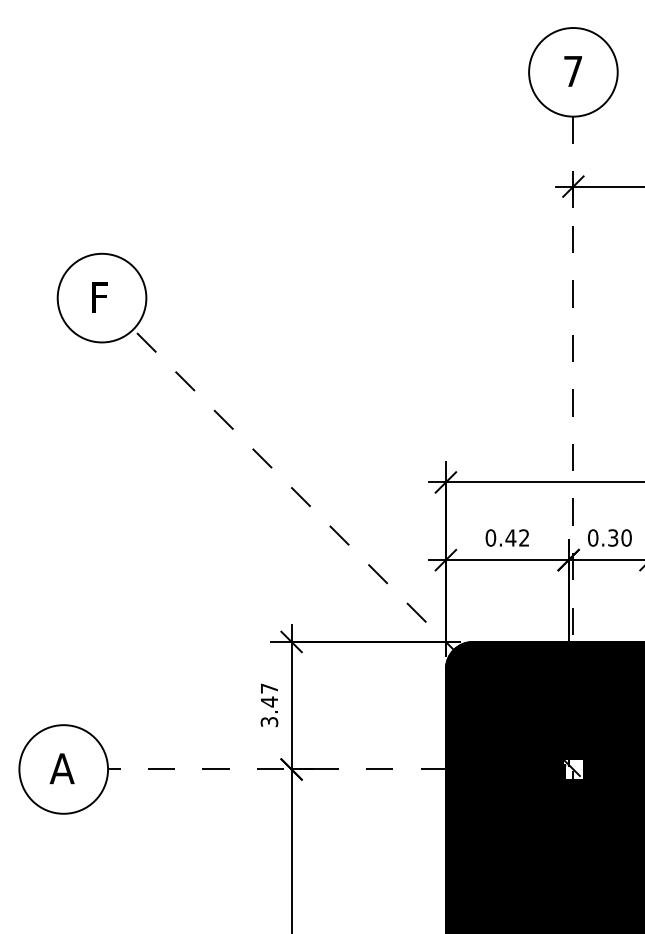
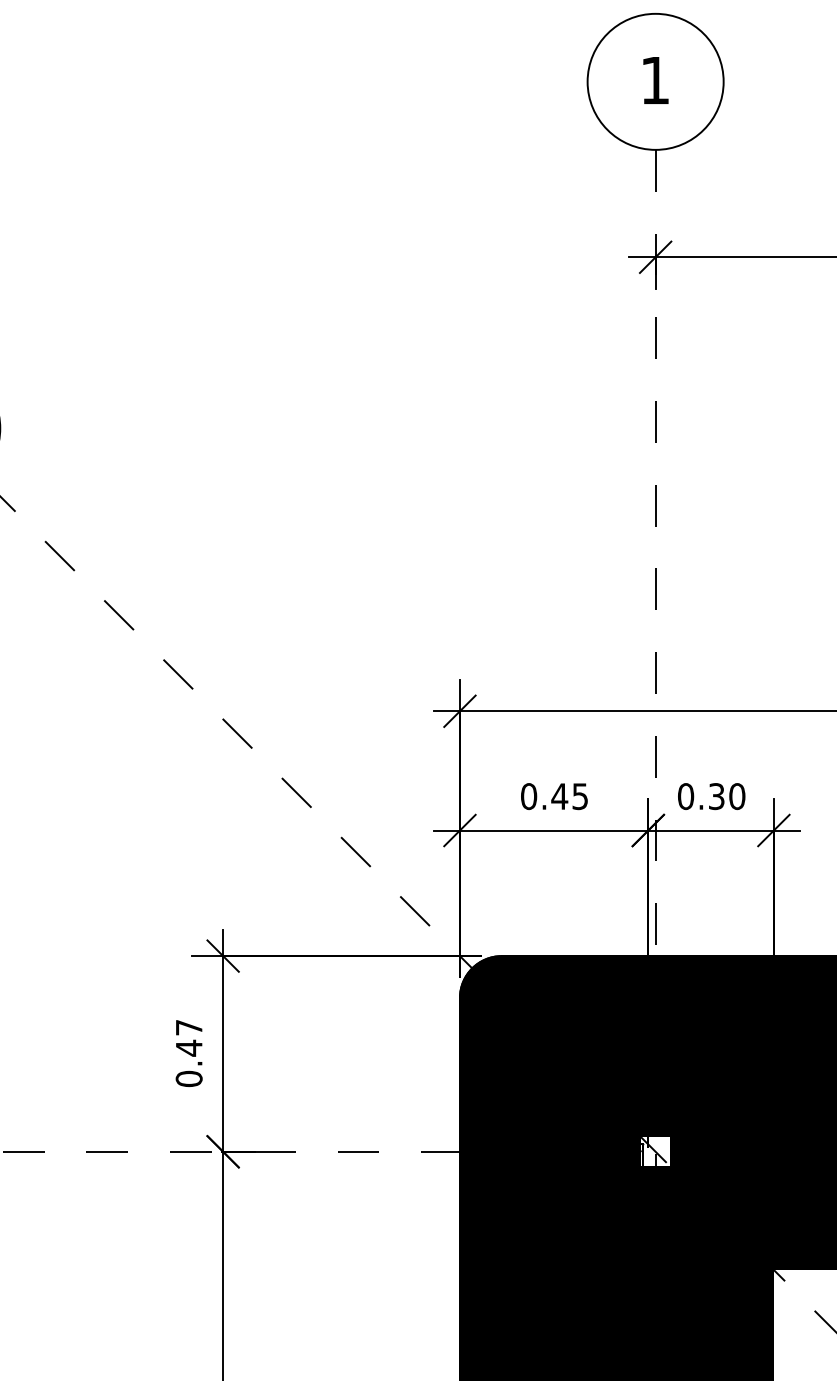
text: (573, 71) -> (655, 80), 7 -> 1
text: (524, 537) -> (580, 795), 0.42 -> 0.45
text: (269, 721) -> (189, 1078), 3.47 -> 0.47

